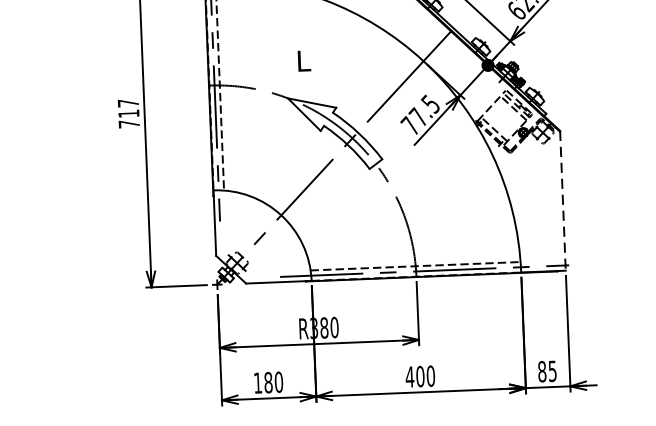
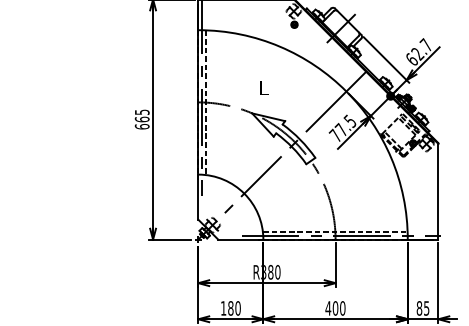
text: (127, 113) -> (141, 119), 717 -> 665
line: (562, 200) -> (438, 191), dashed -> solid

